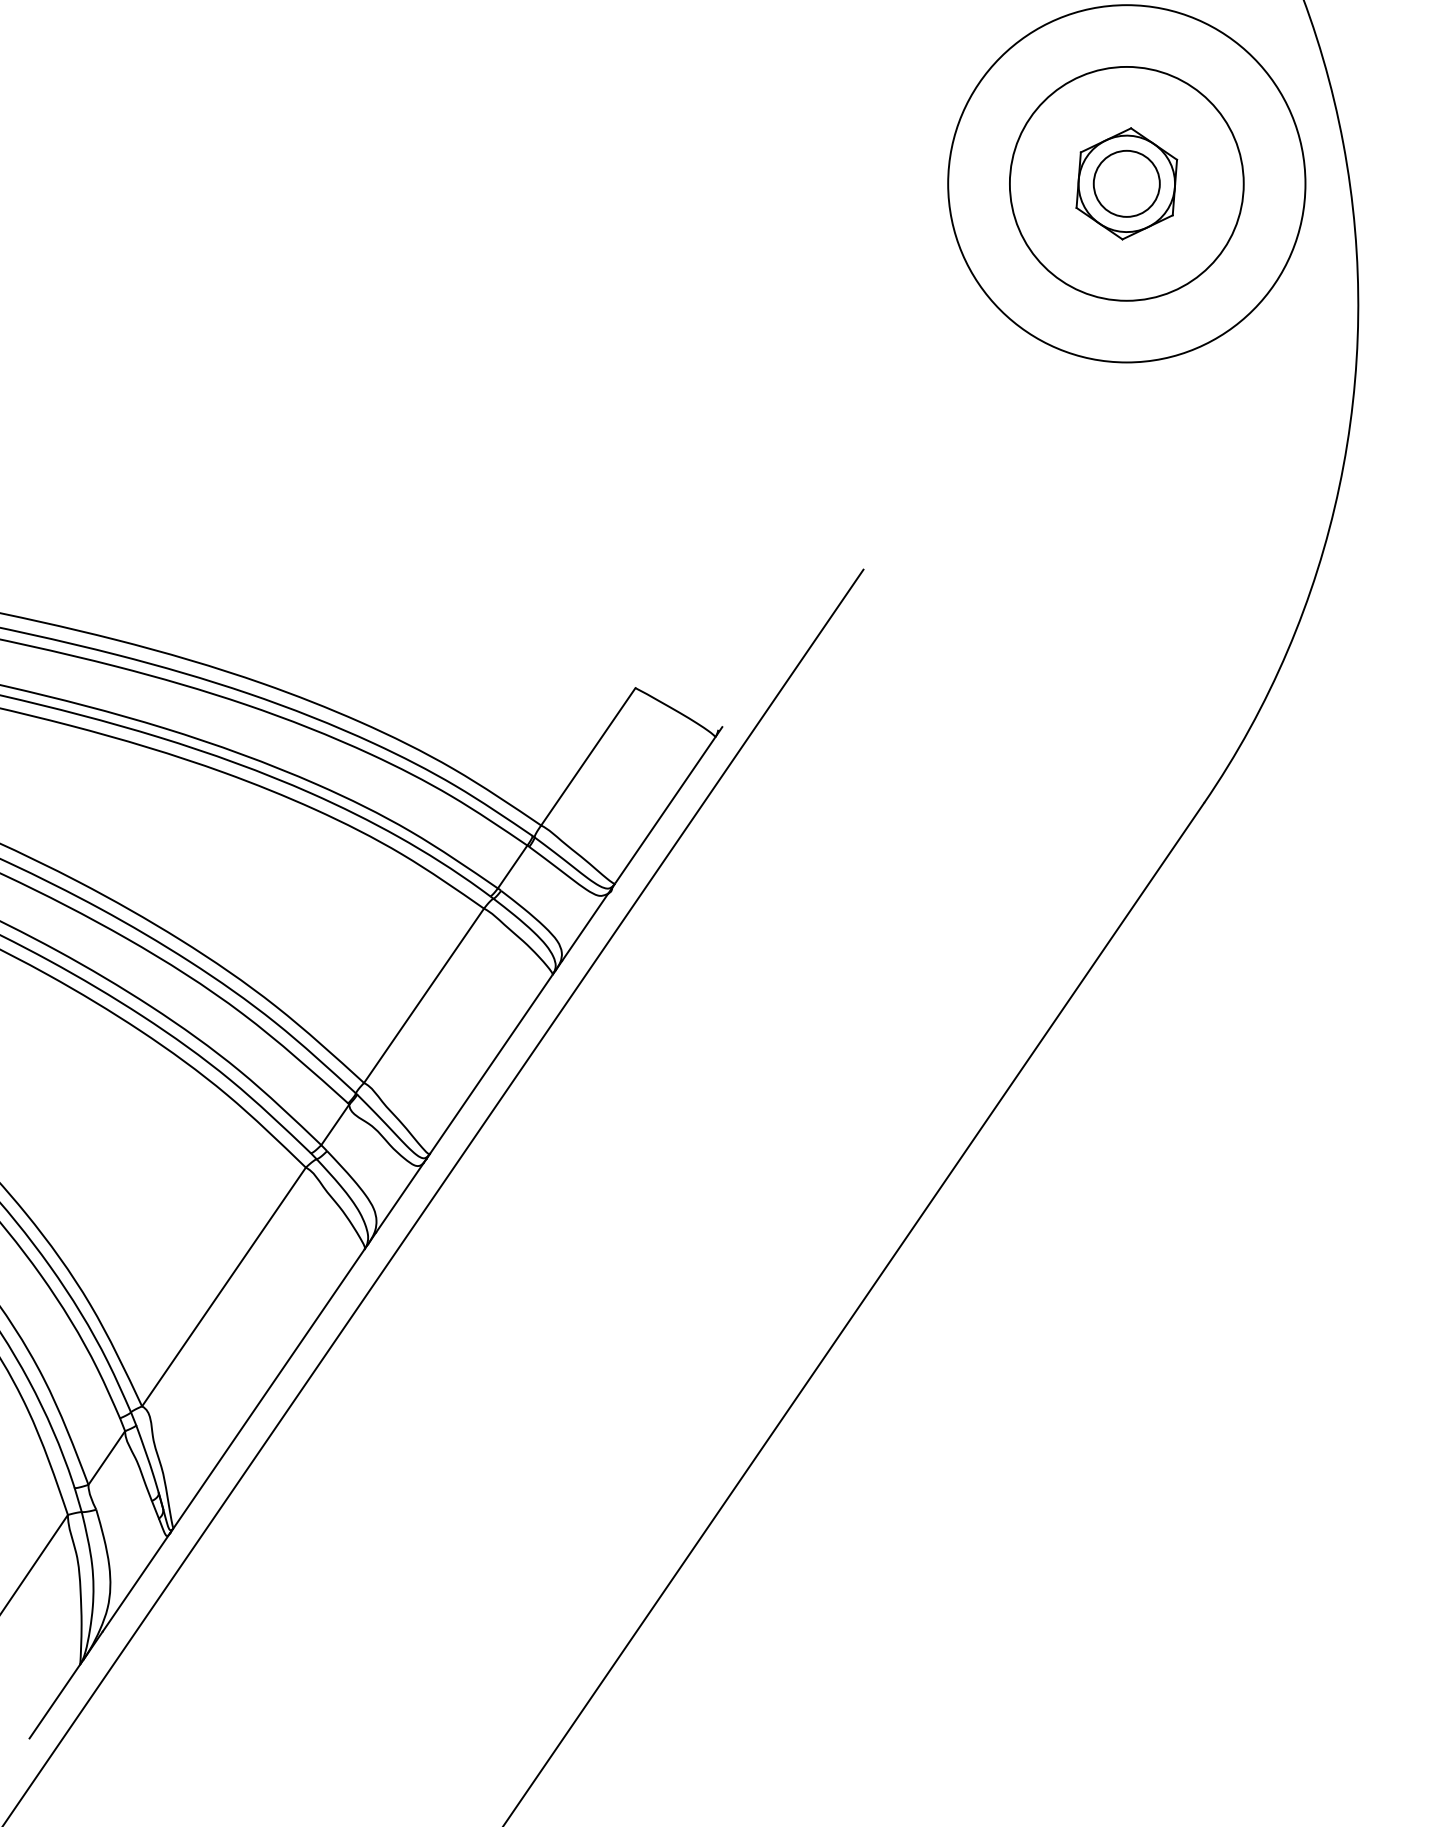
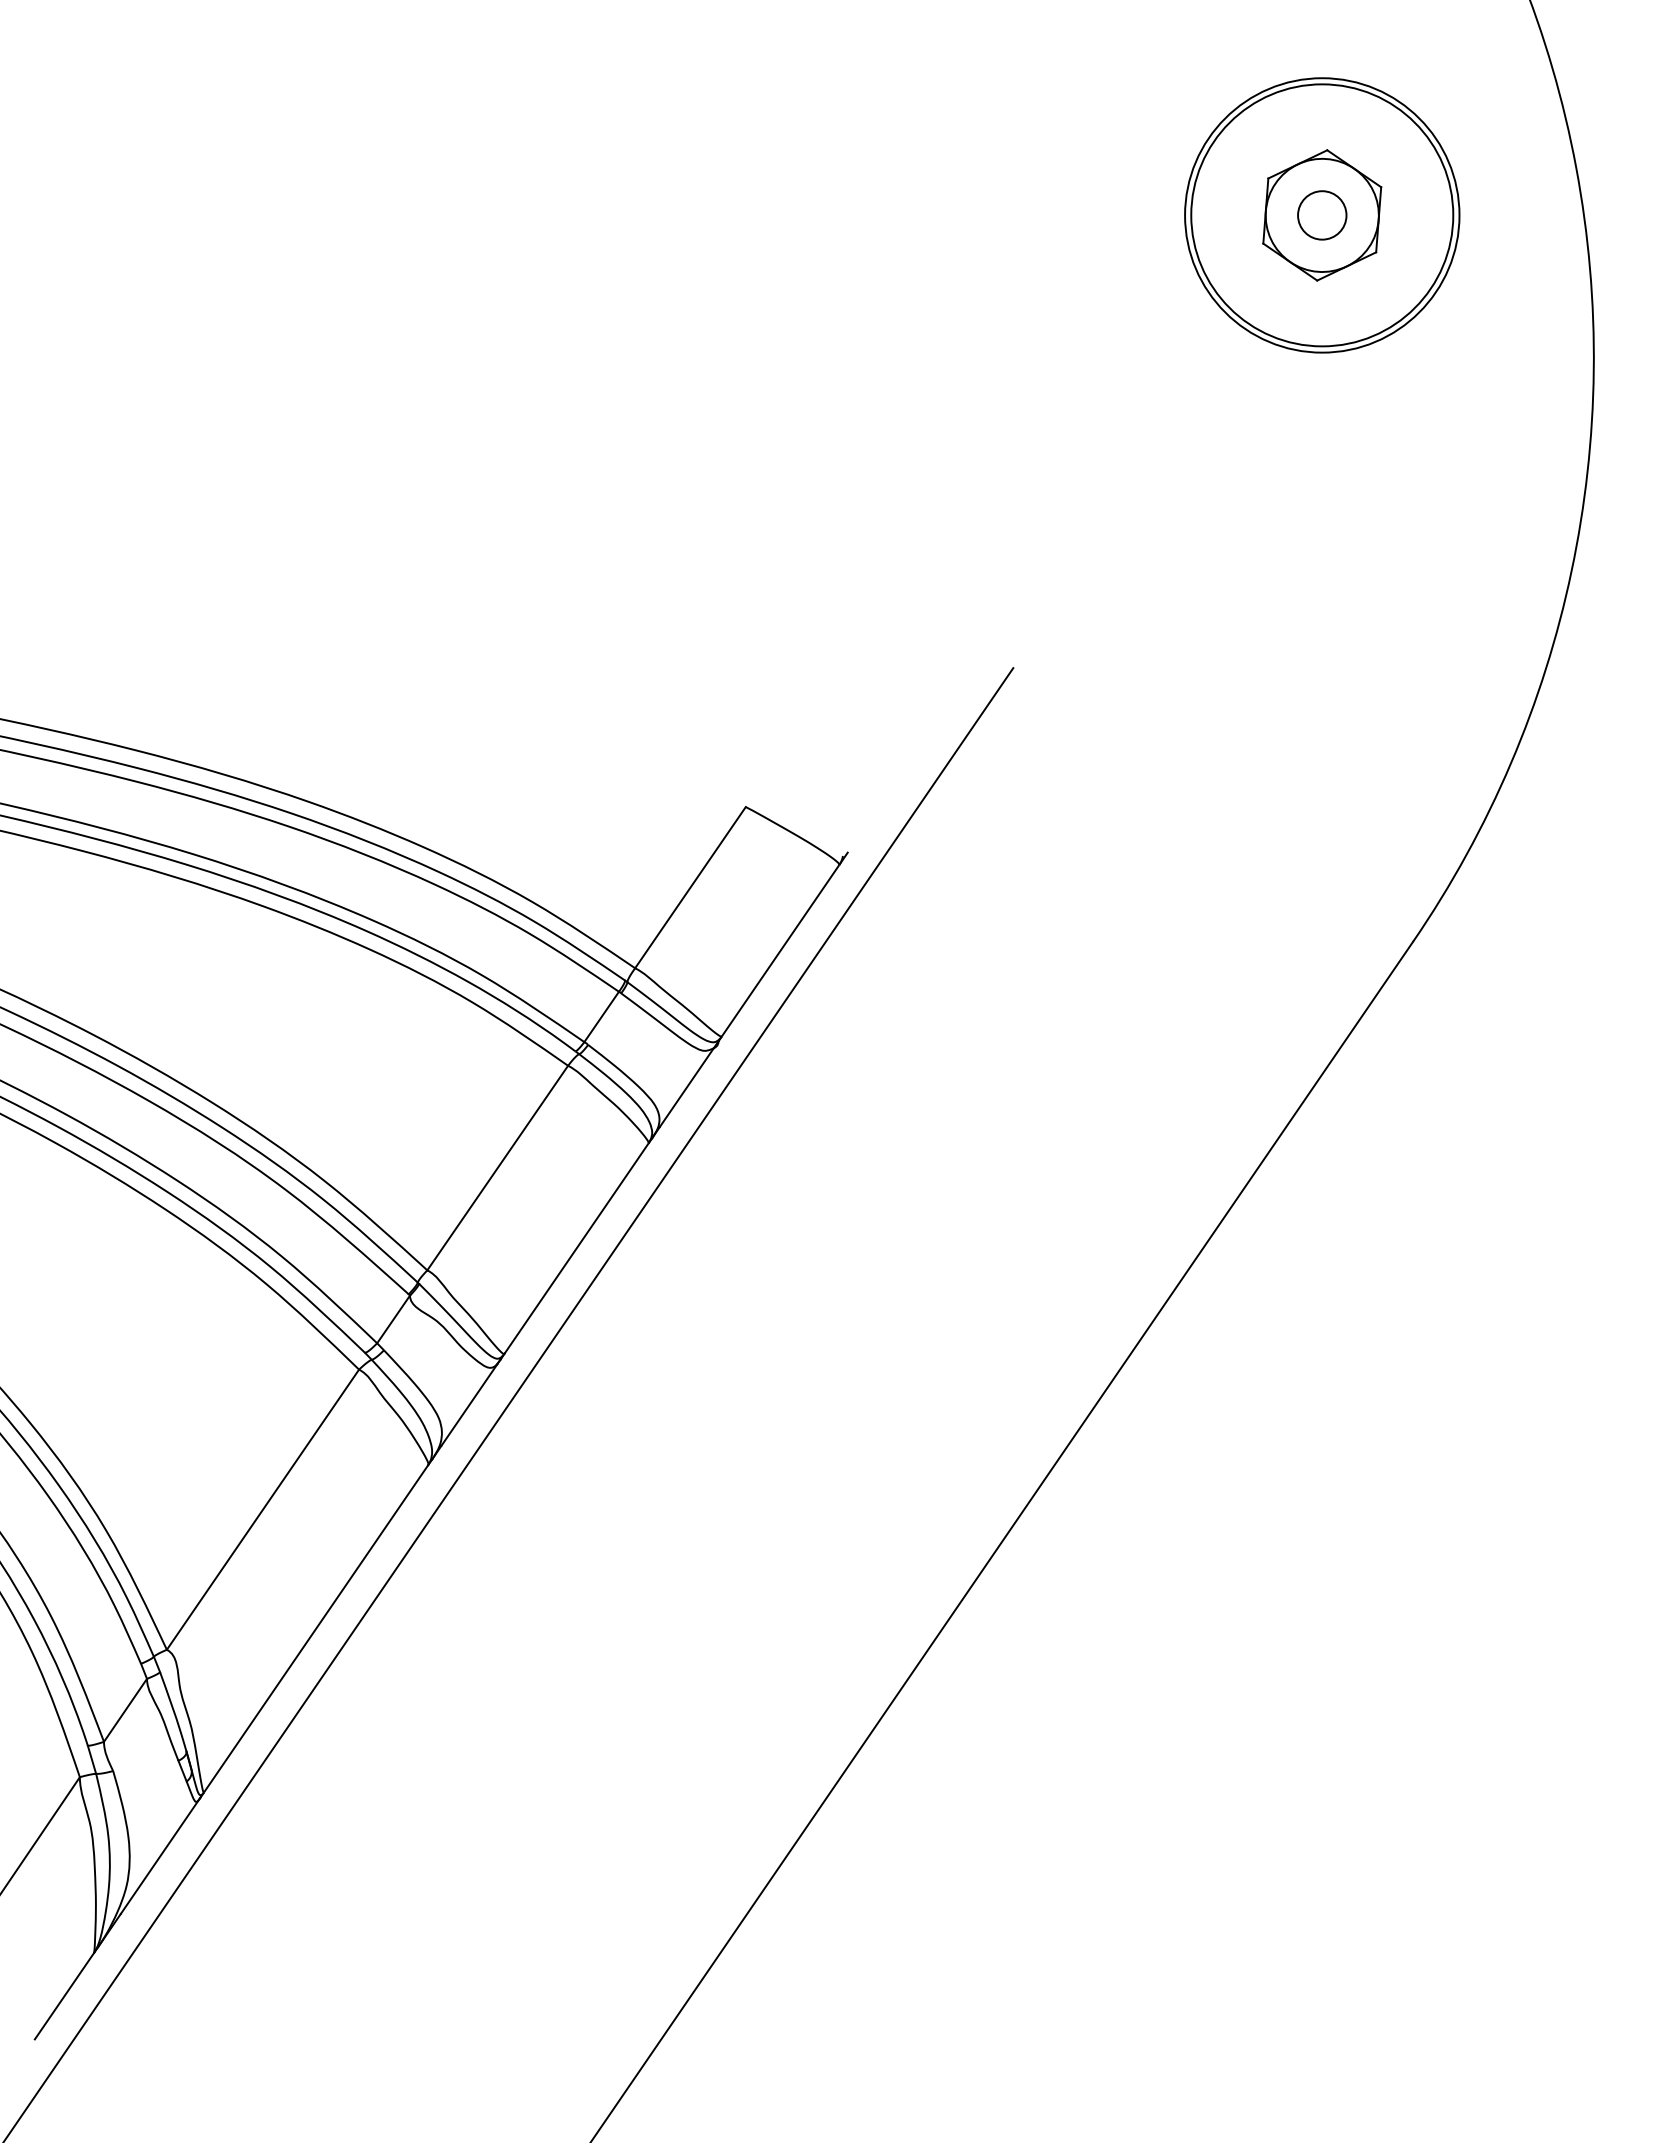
circle: (1127, 183) -> (1322, 215), size x0.62
circle: (1127, 183) -> (1322, 215), size x0.62

